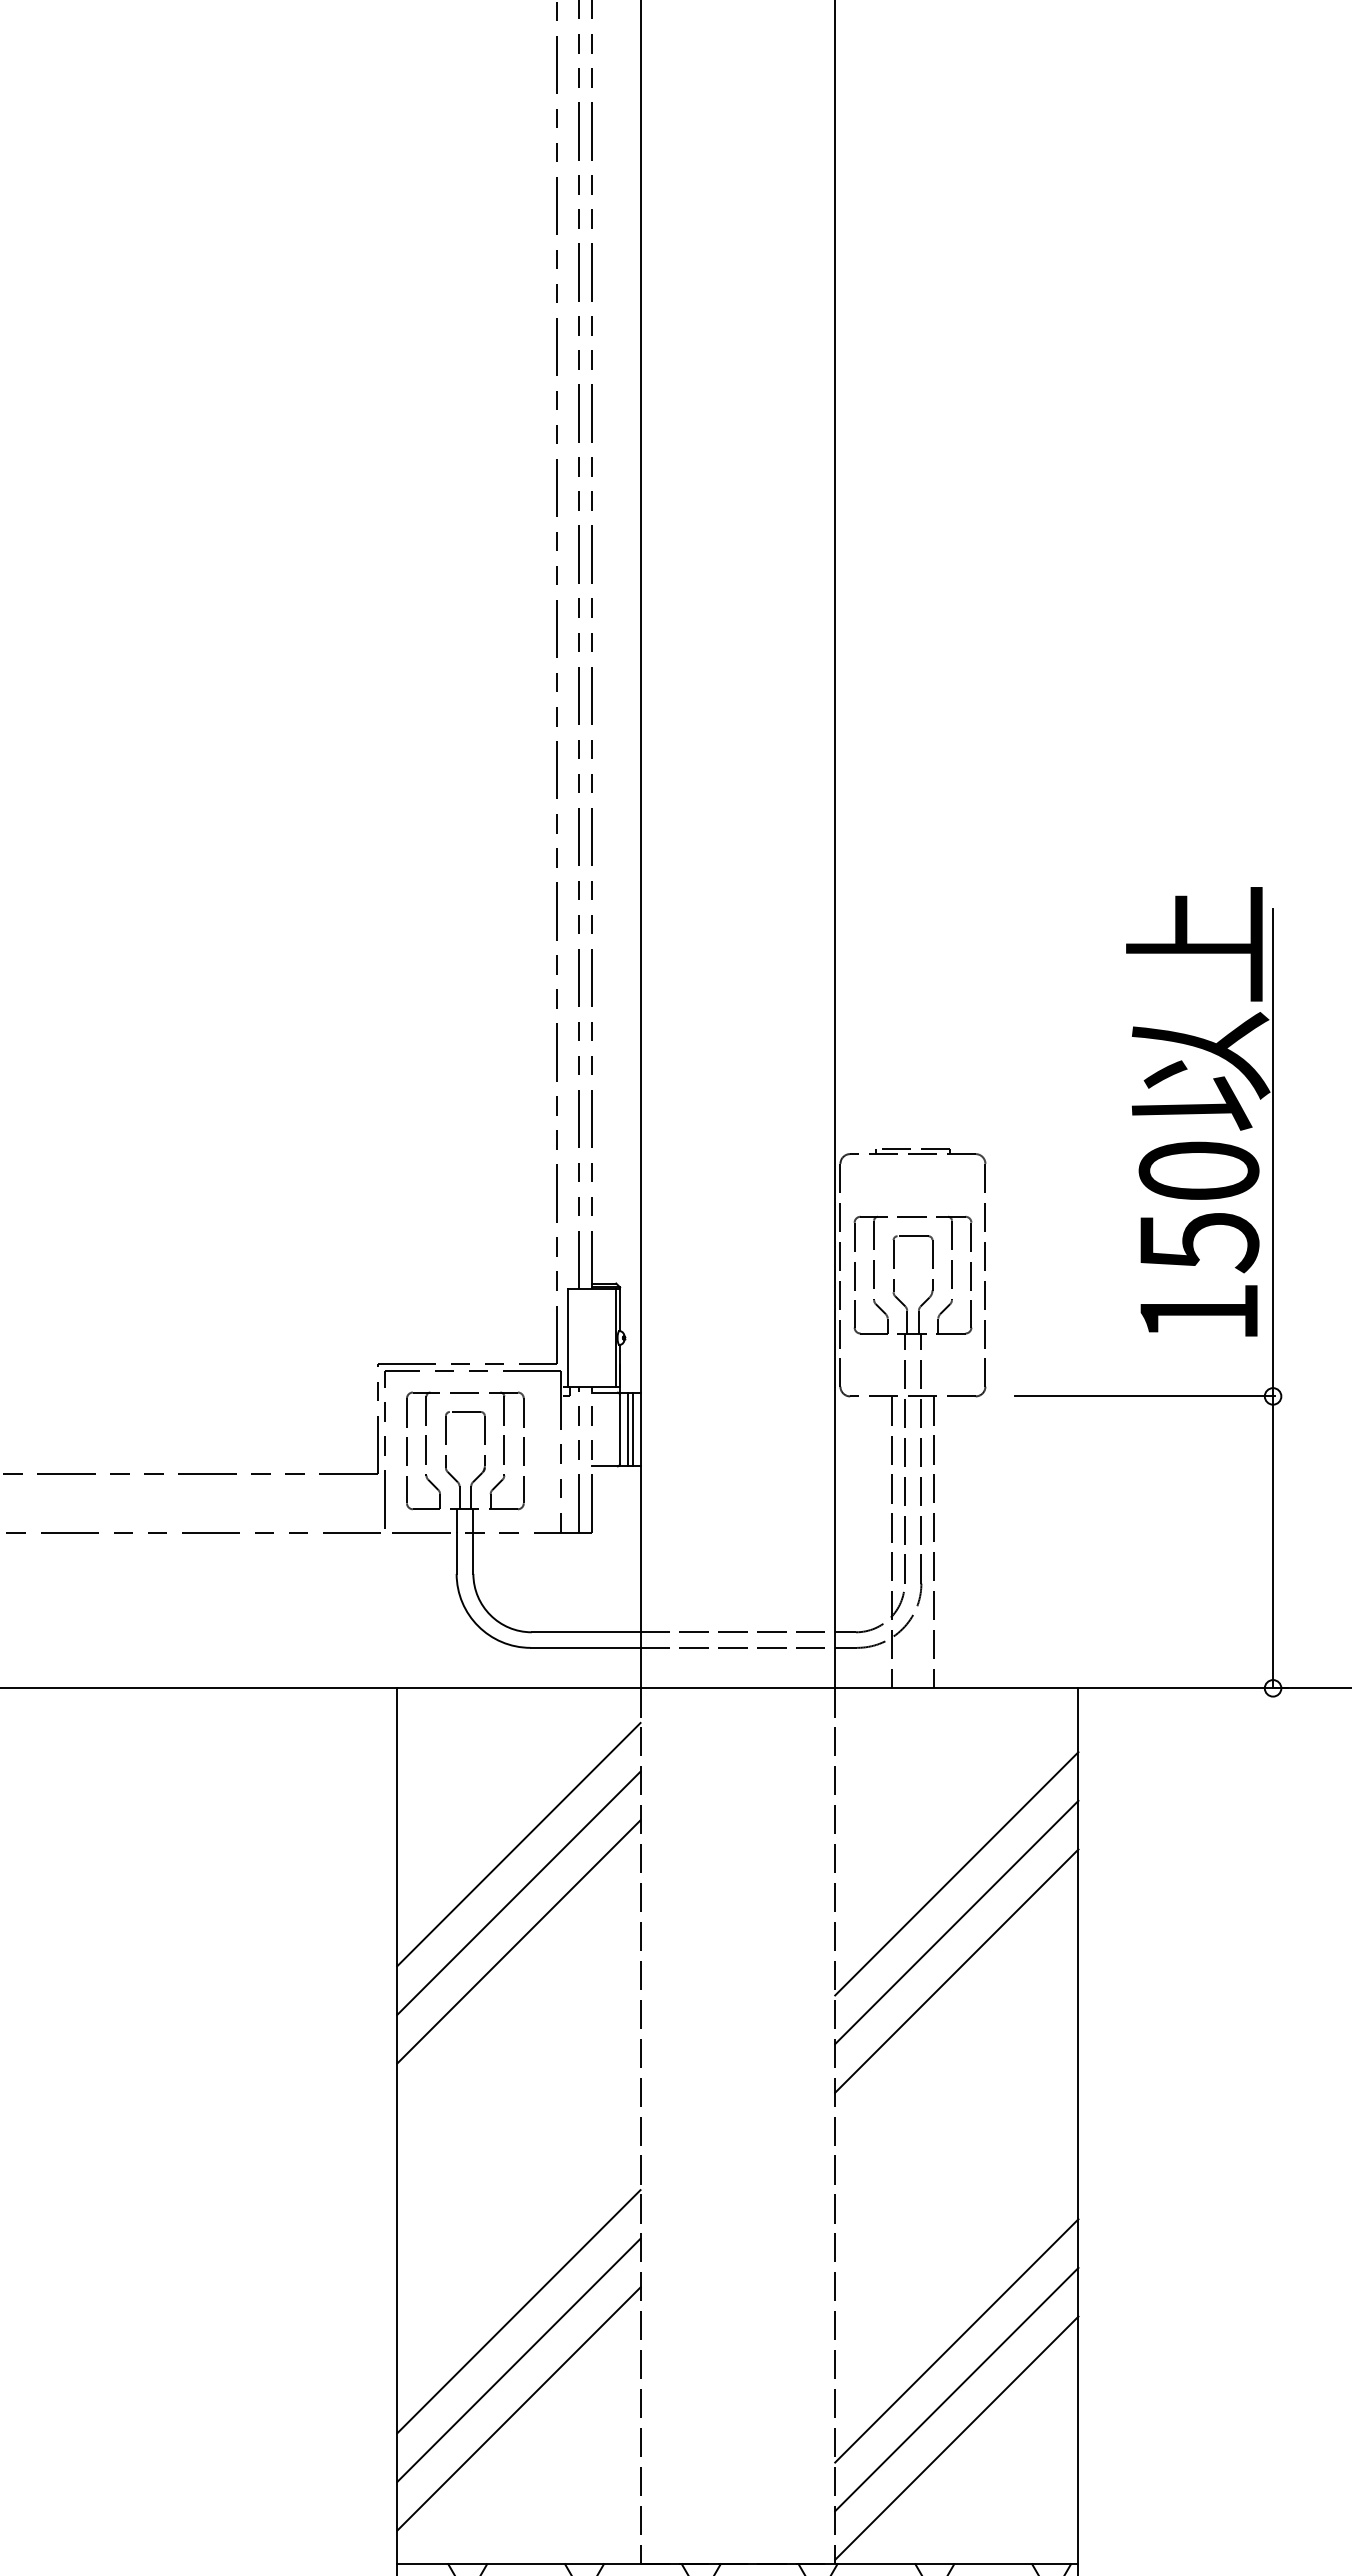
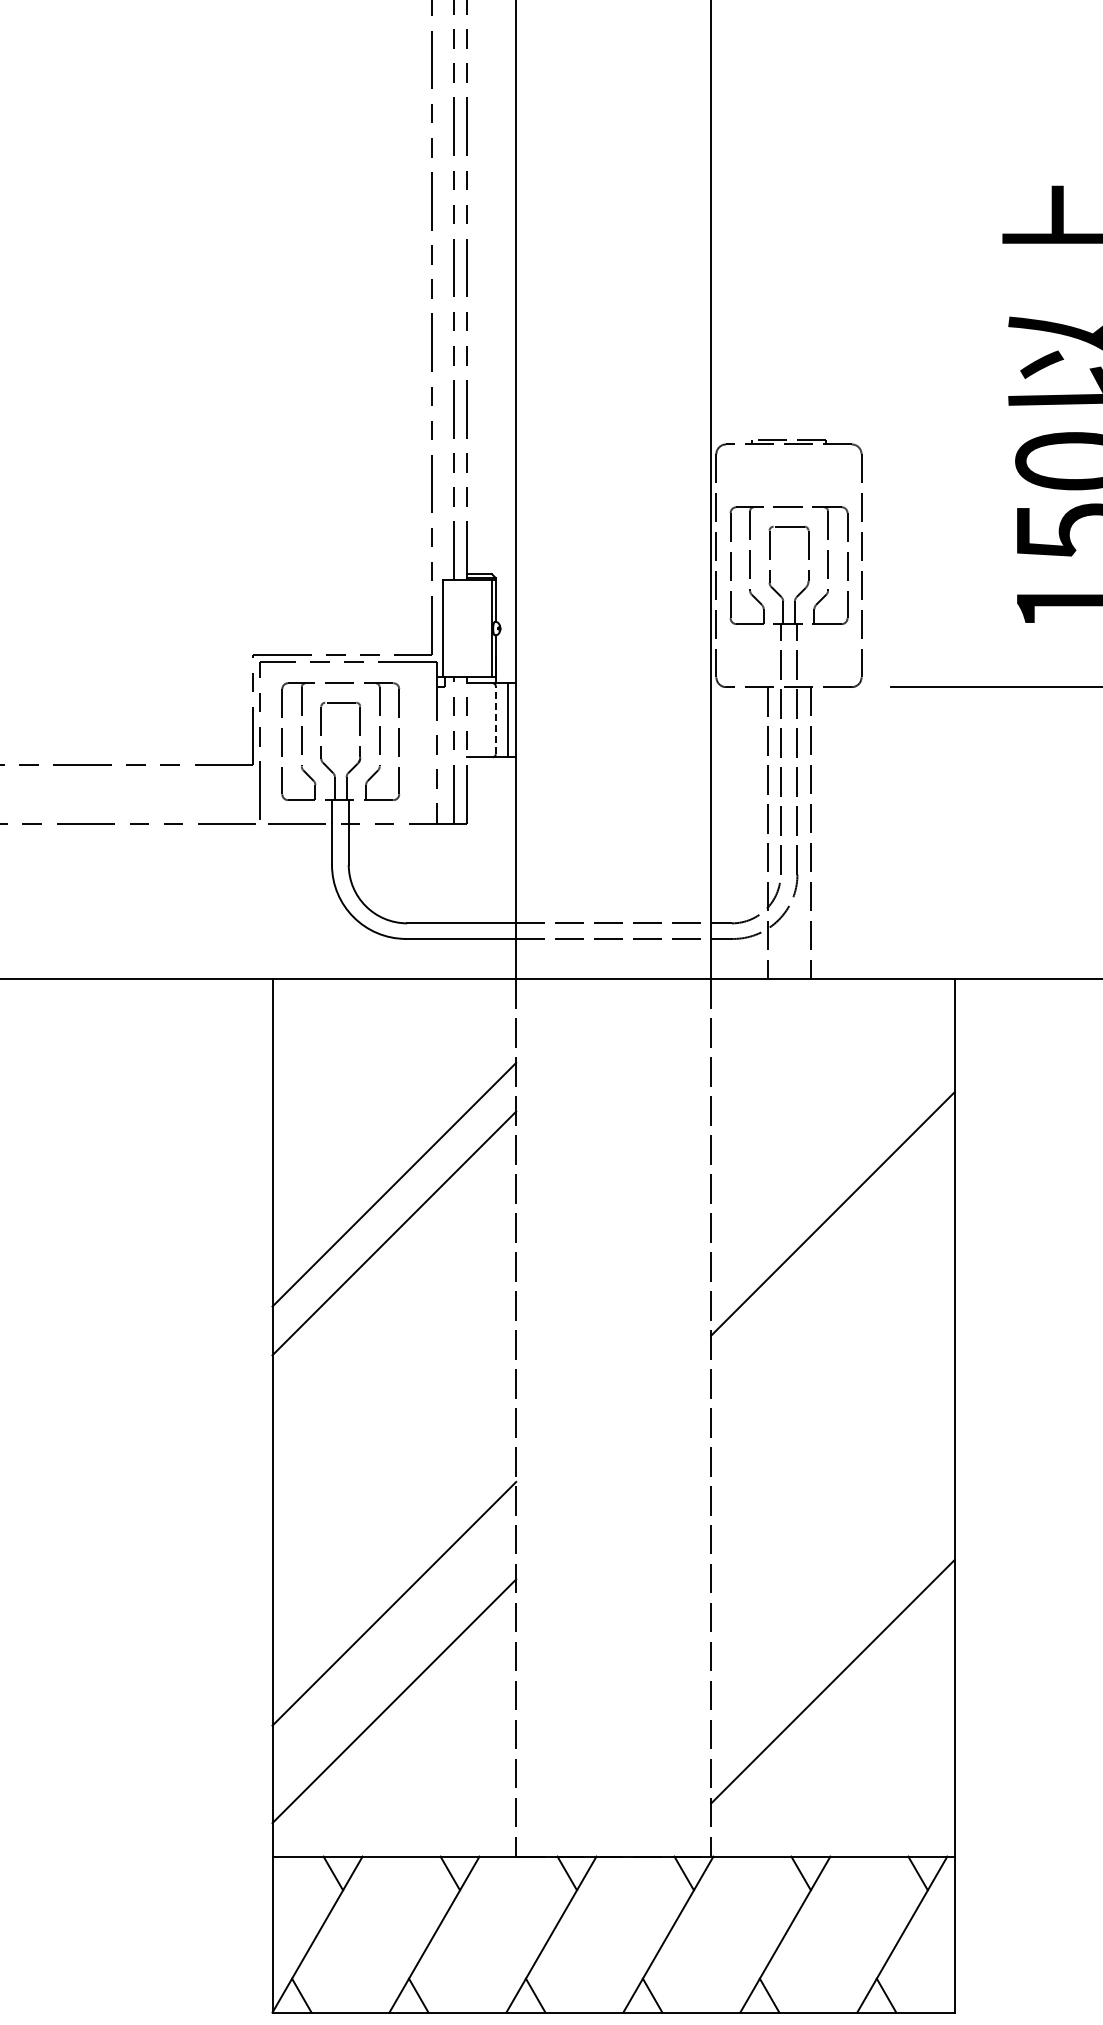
line: (620, 1429) -> (496, 720), solid -> dashed
line: (627, 1429) -> (503, 720), removed
line: (518, 1844) -> (393, 1135), removed
line: (956, 1873) -> (832, 1164), removed
line: (956, 1970) -> (832, 1262), removed
line: (956, 2340) -> (832, 1632), removed
line: (518, 2360) -> (393, 1652), removed
line: (956, 2437) -> (832, 1729), removed

